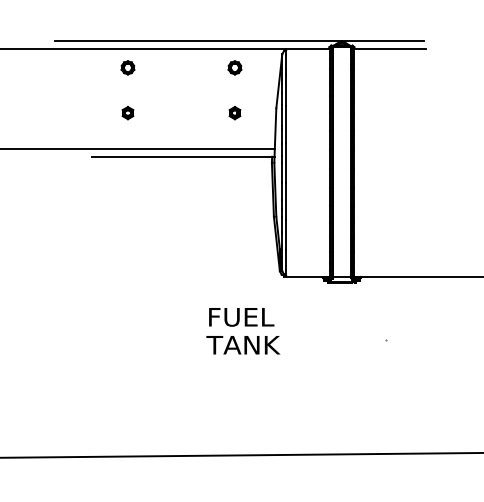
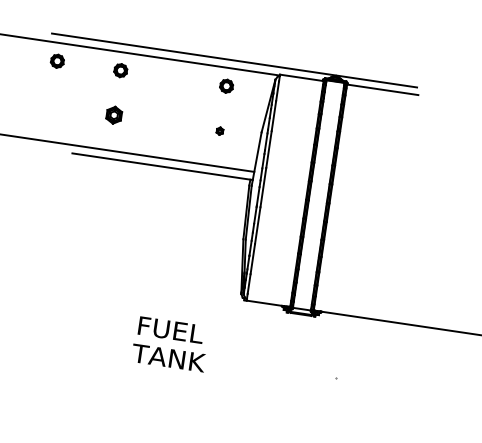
part: (63, 67) -> (57, 60), added
part: (127, 113) -> (113, 115), size x1.4
part: (234, 113) -> (219, 131), size x0.6
text: (243, 331) -> (170, 344), moved

